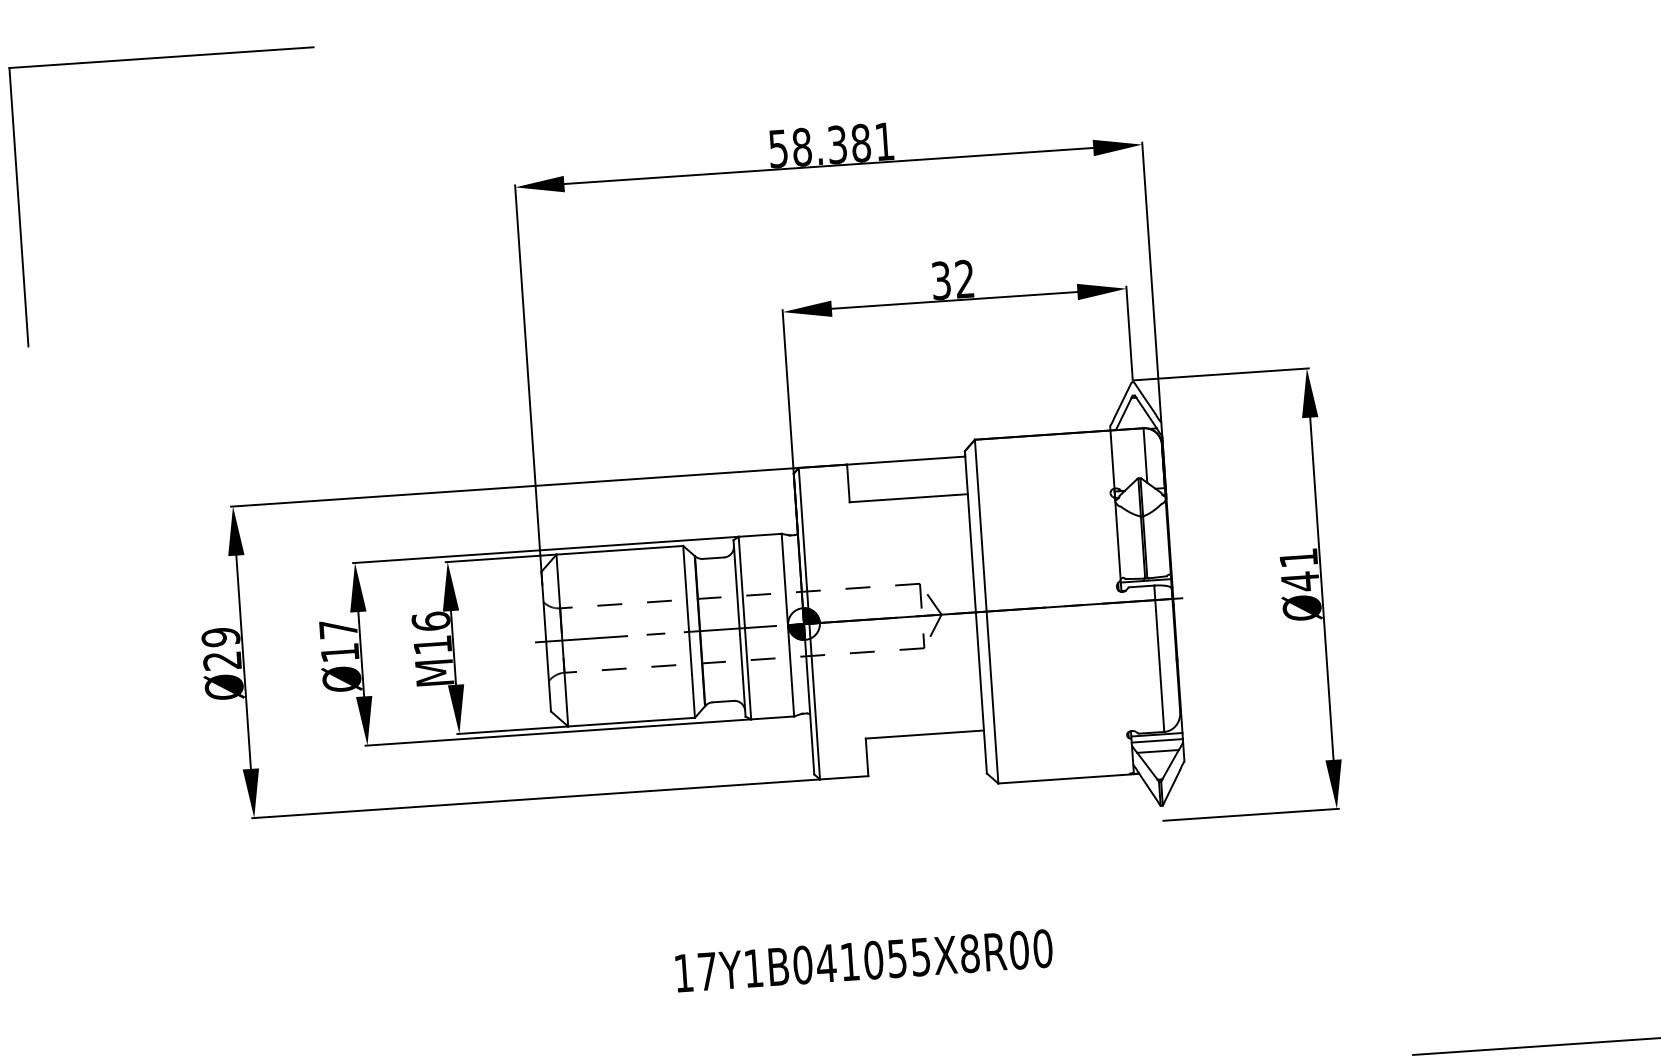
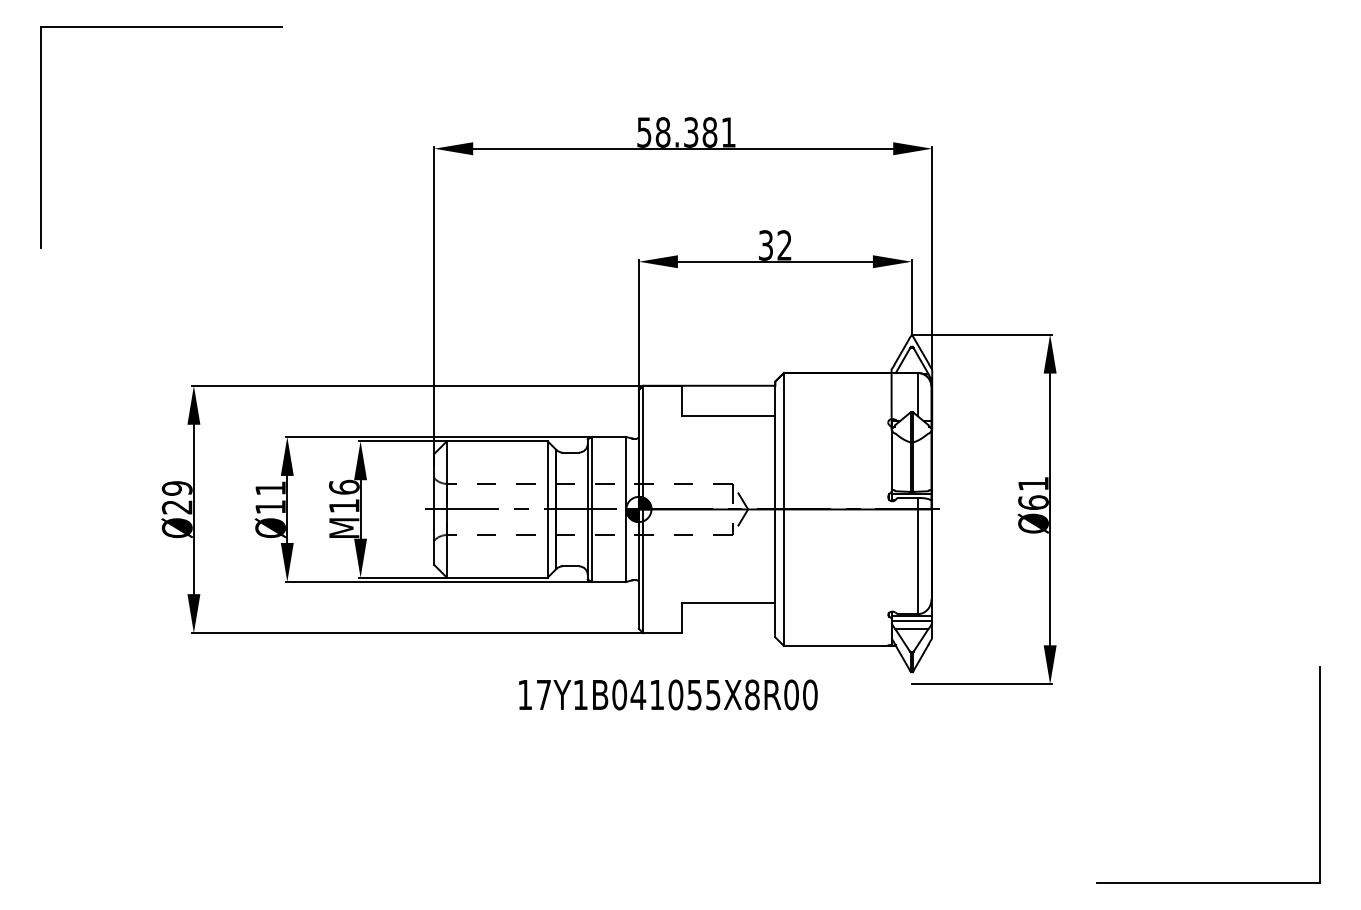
text: (1300, 581) -> (1033, 502), Ø41 -> Ø61
text: (338, 629) -> (270, 488), Ø17 -> Ø11
text: (864, 960) -> (668, 694), moved

